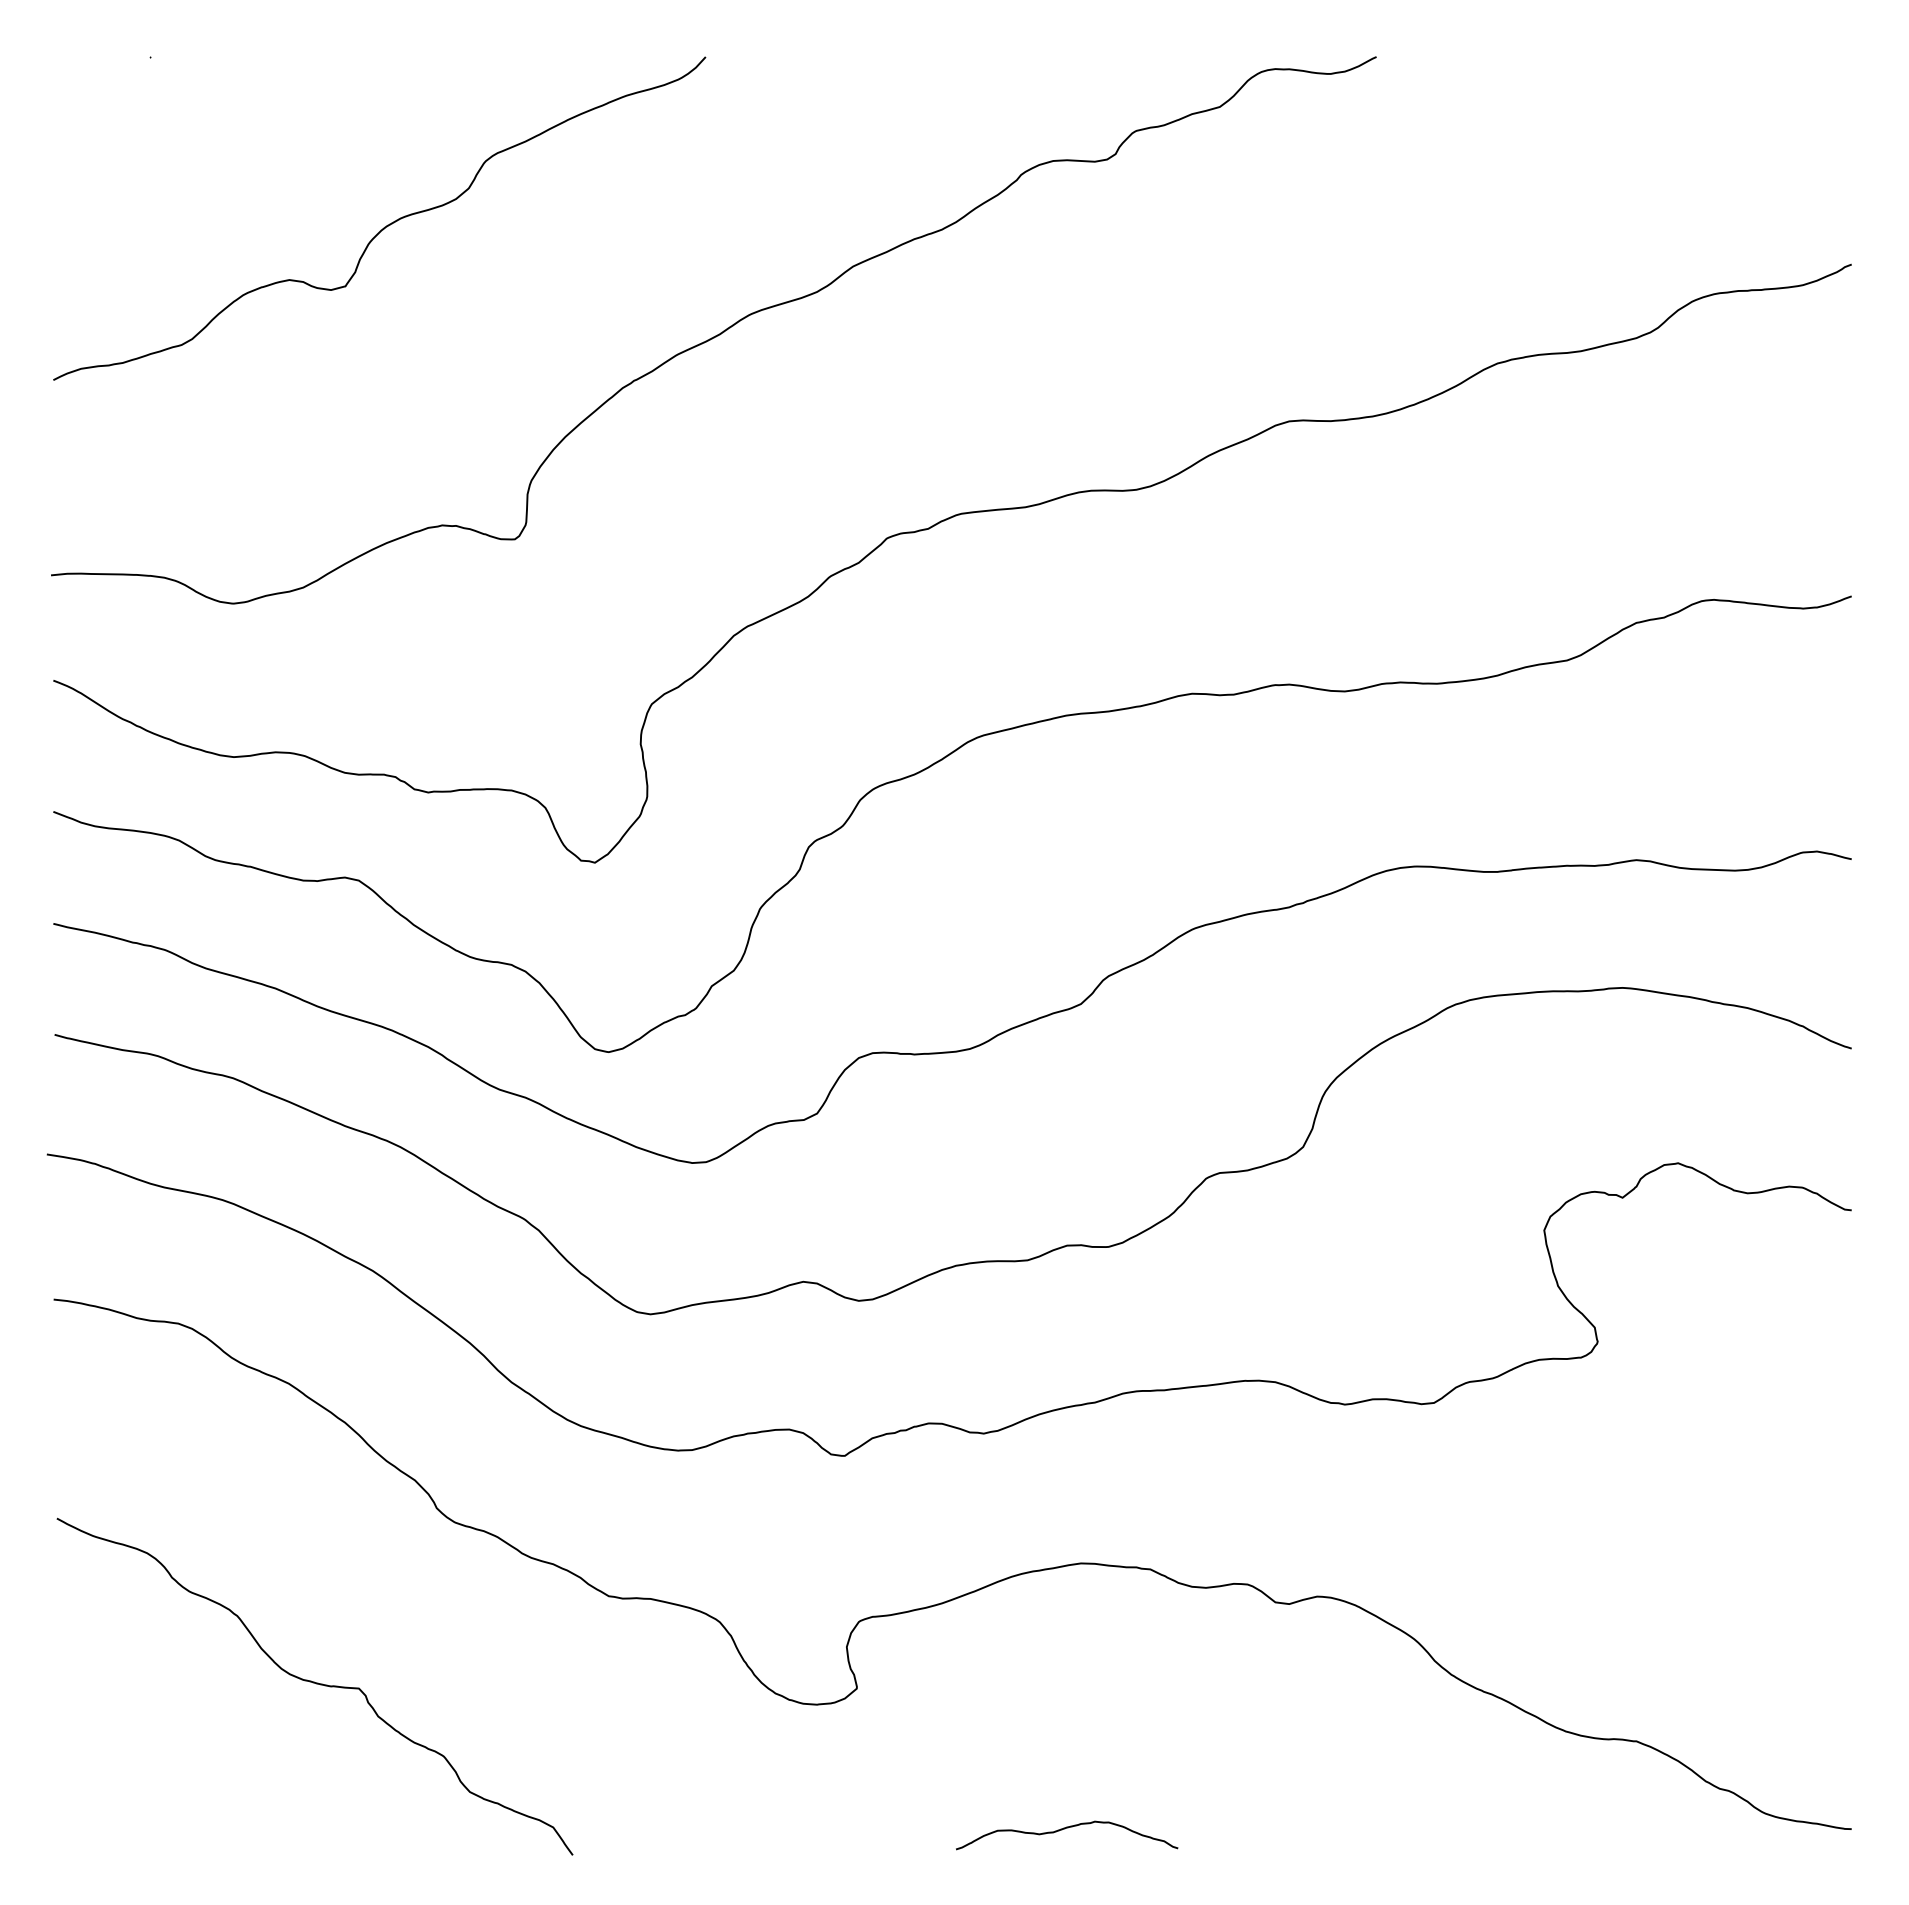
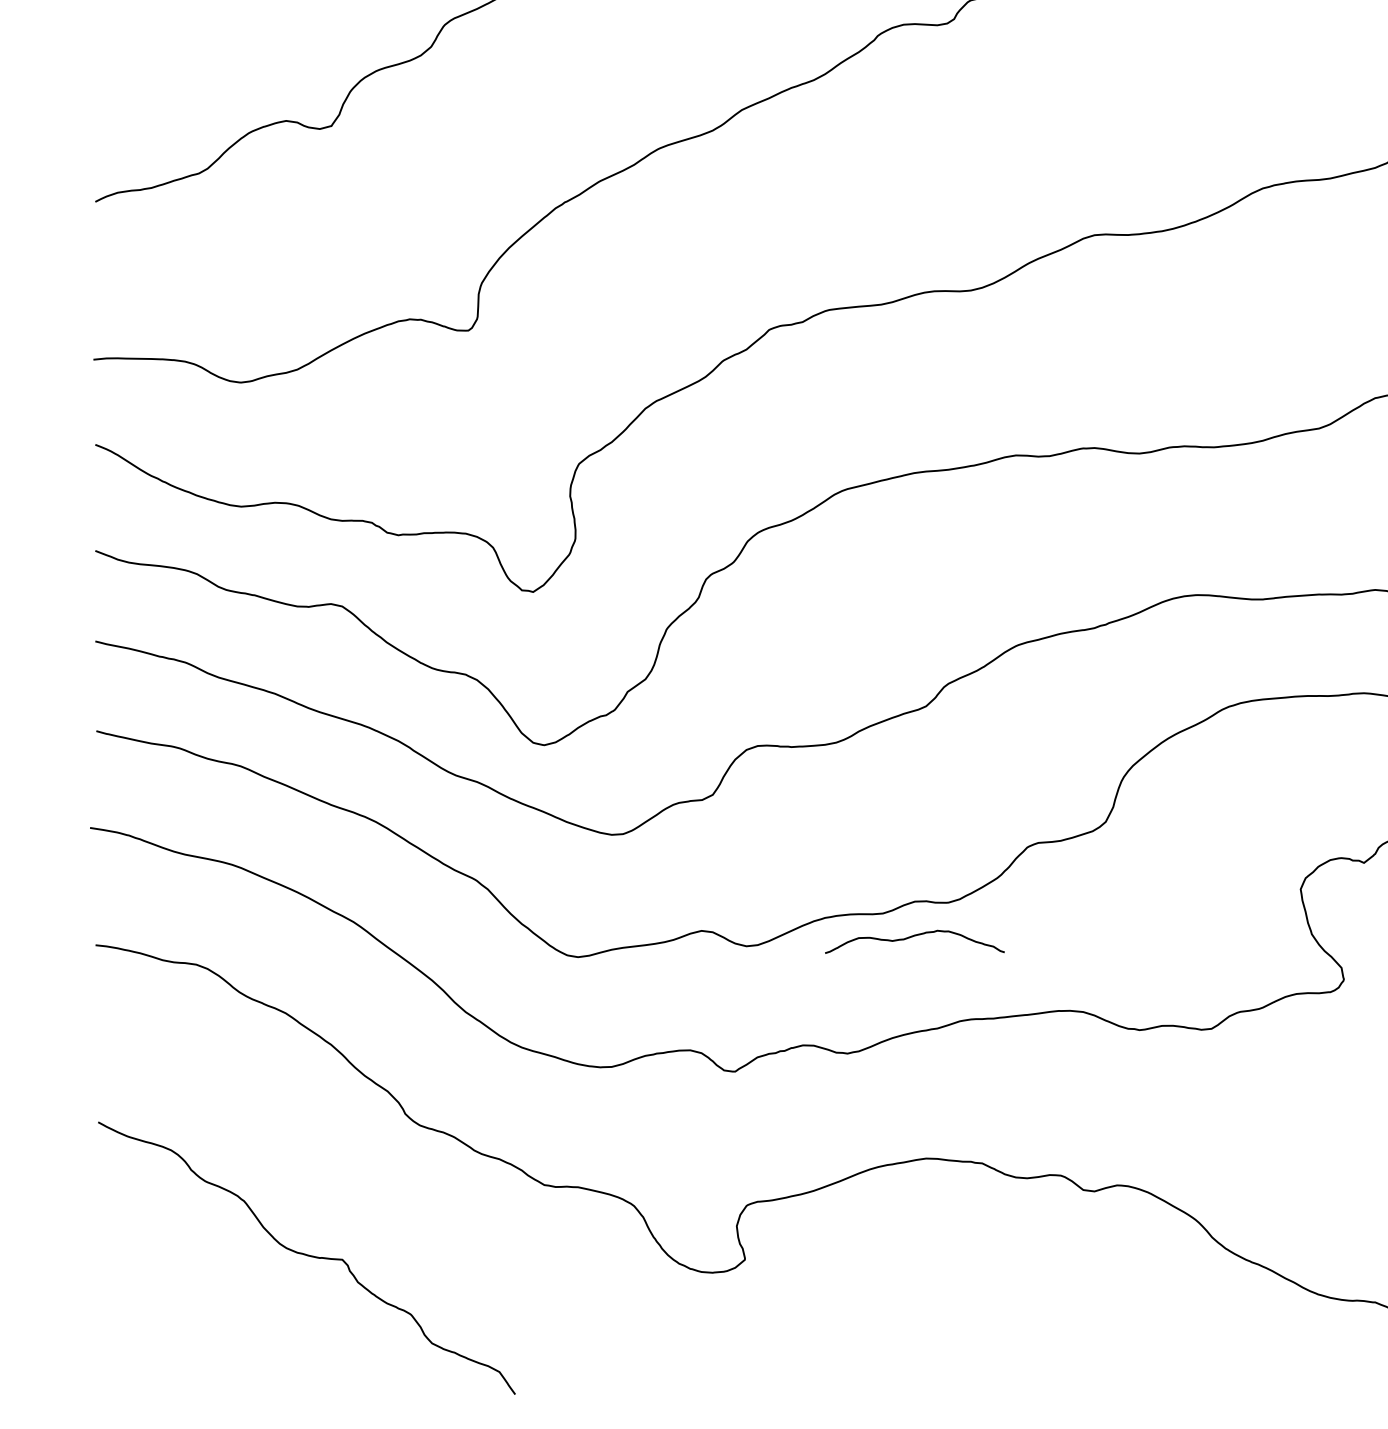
curve: (1064, 1829) -> (912, 937), moved

